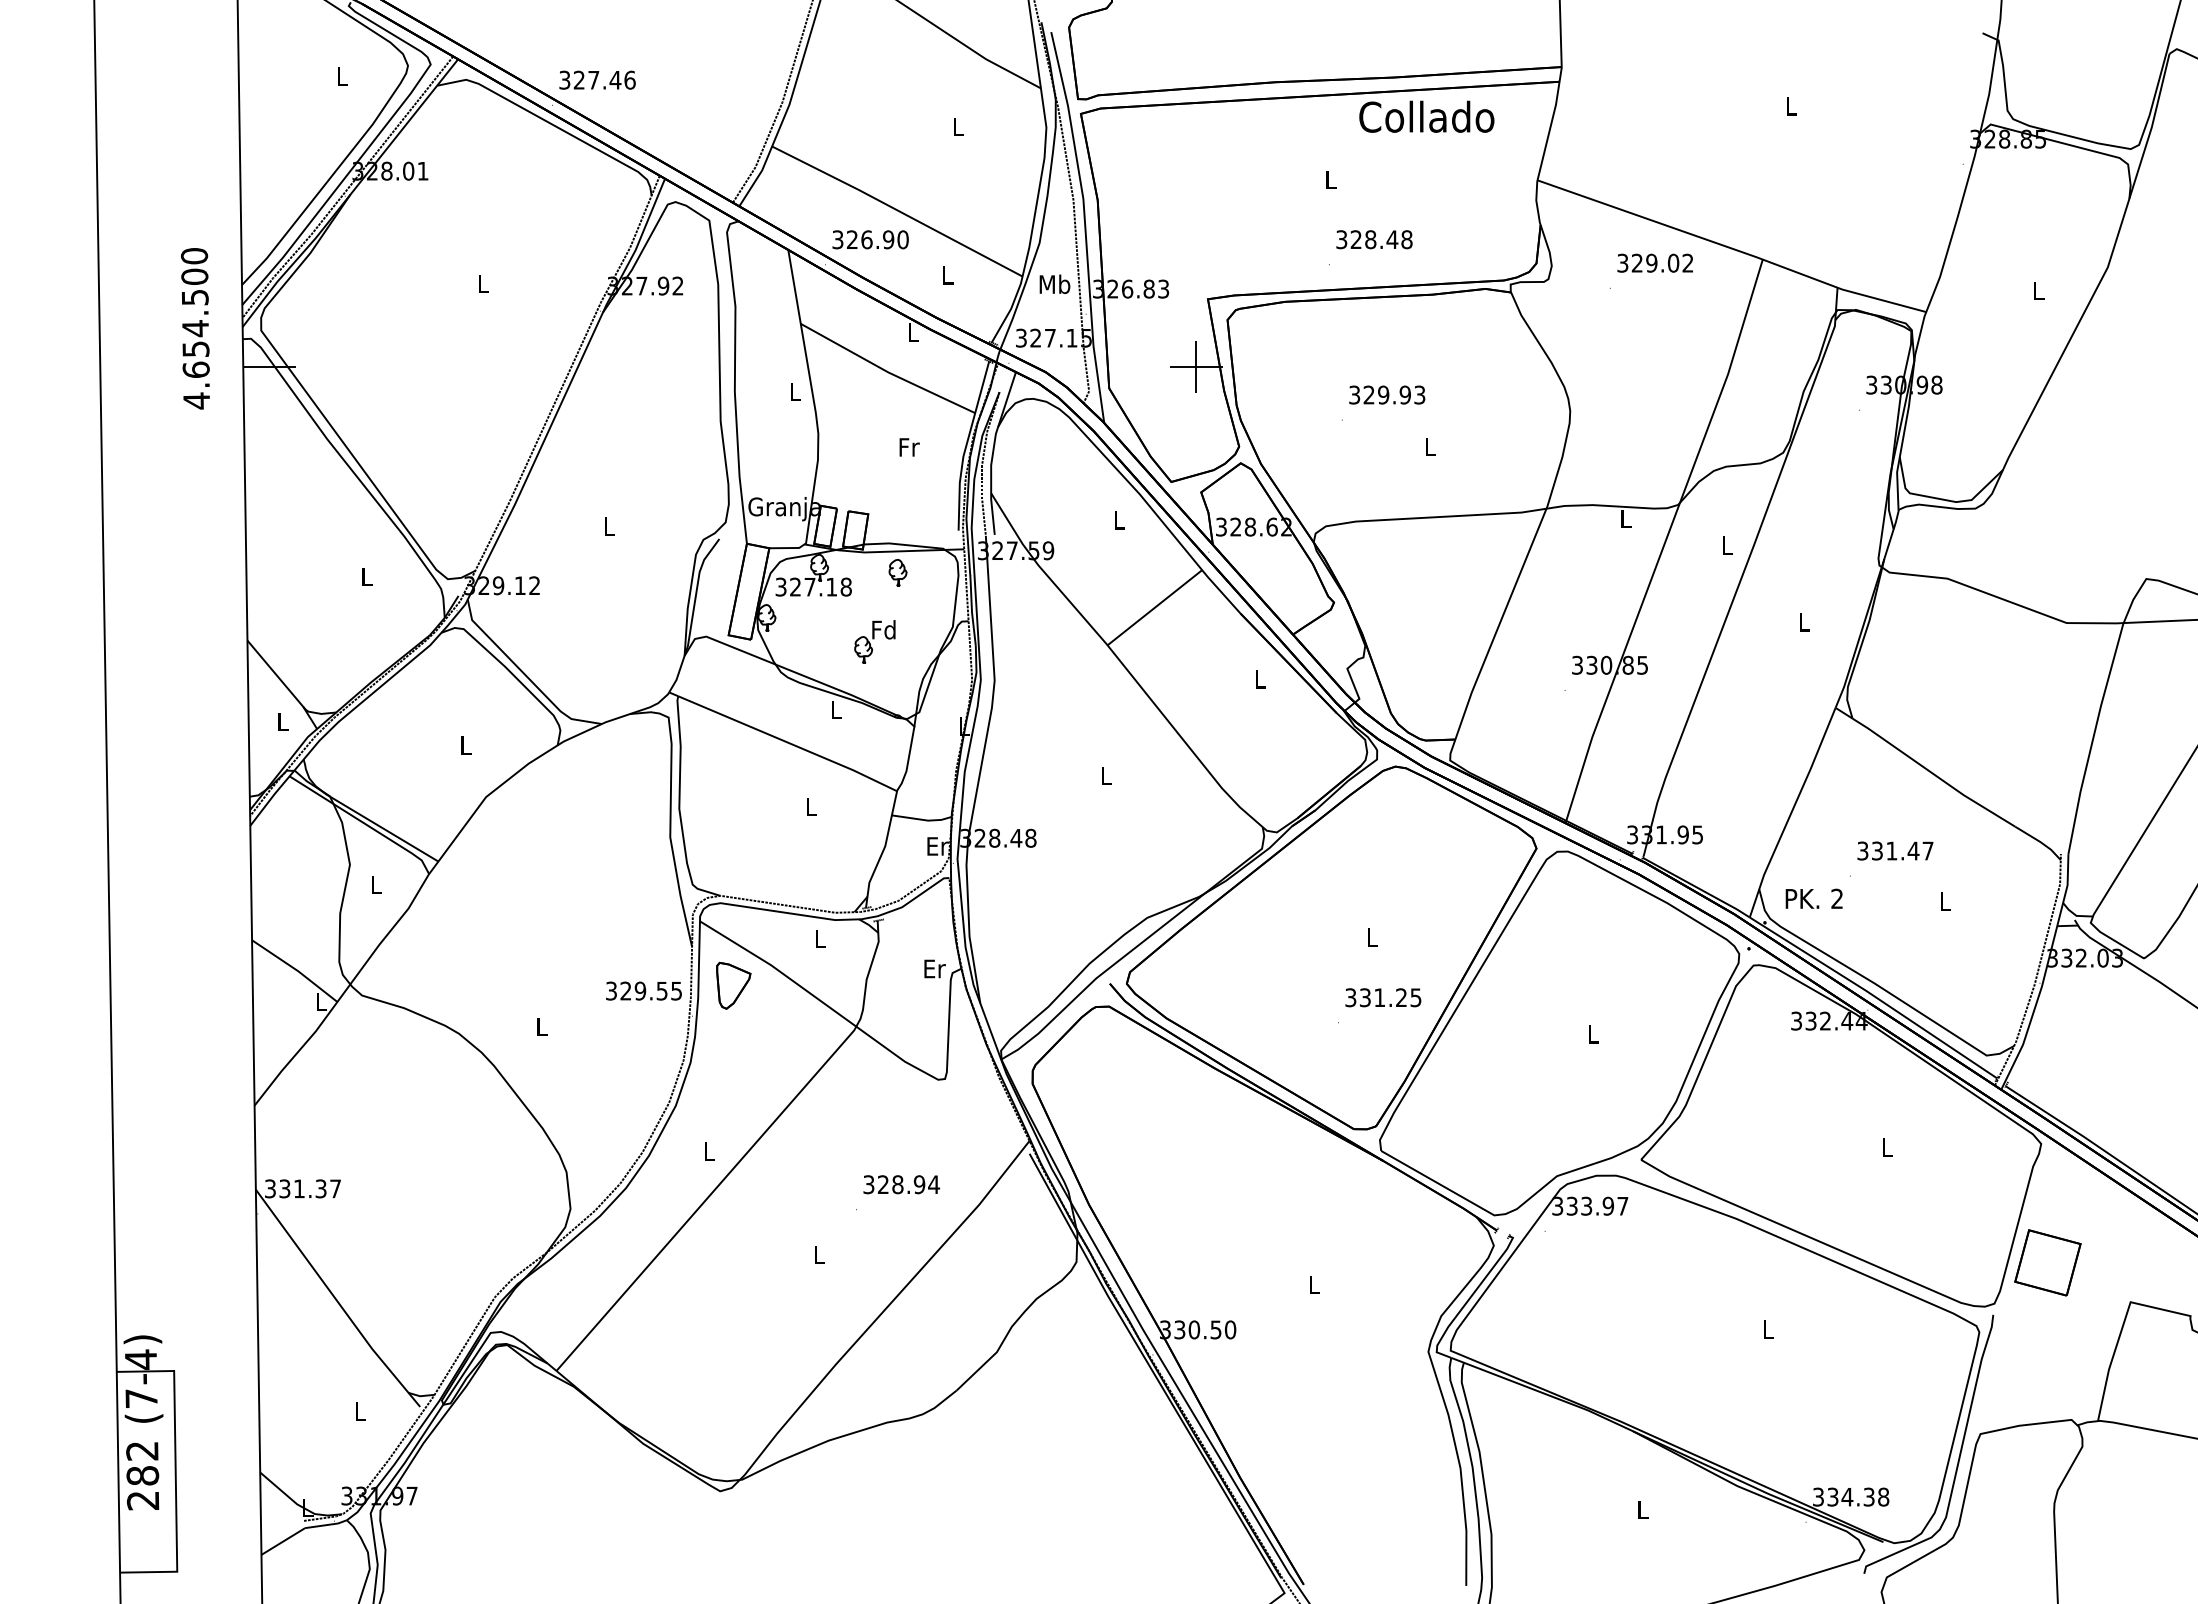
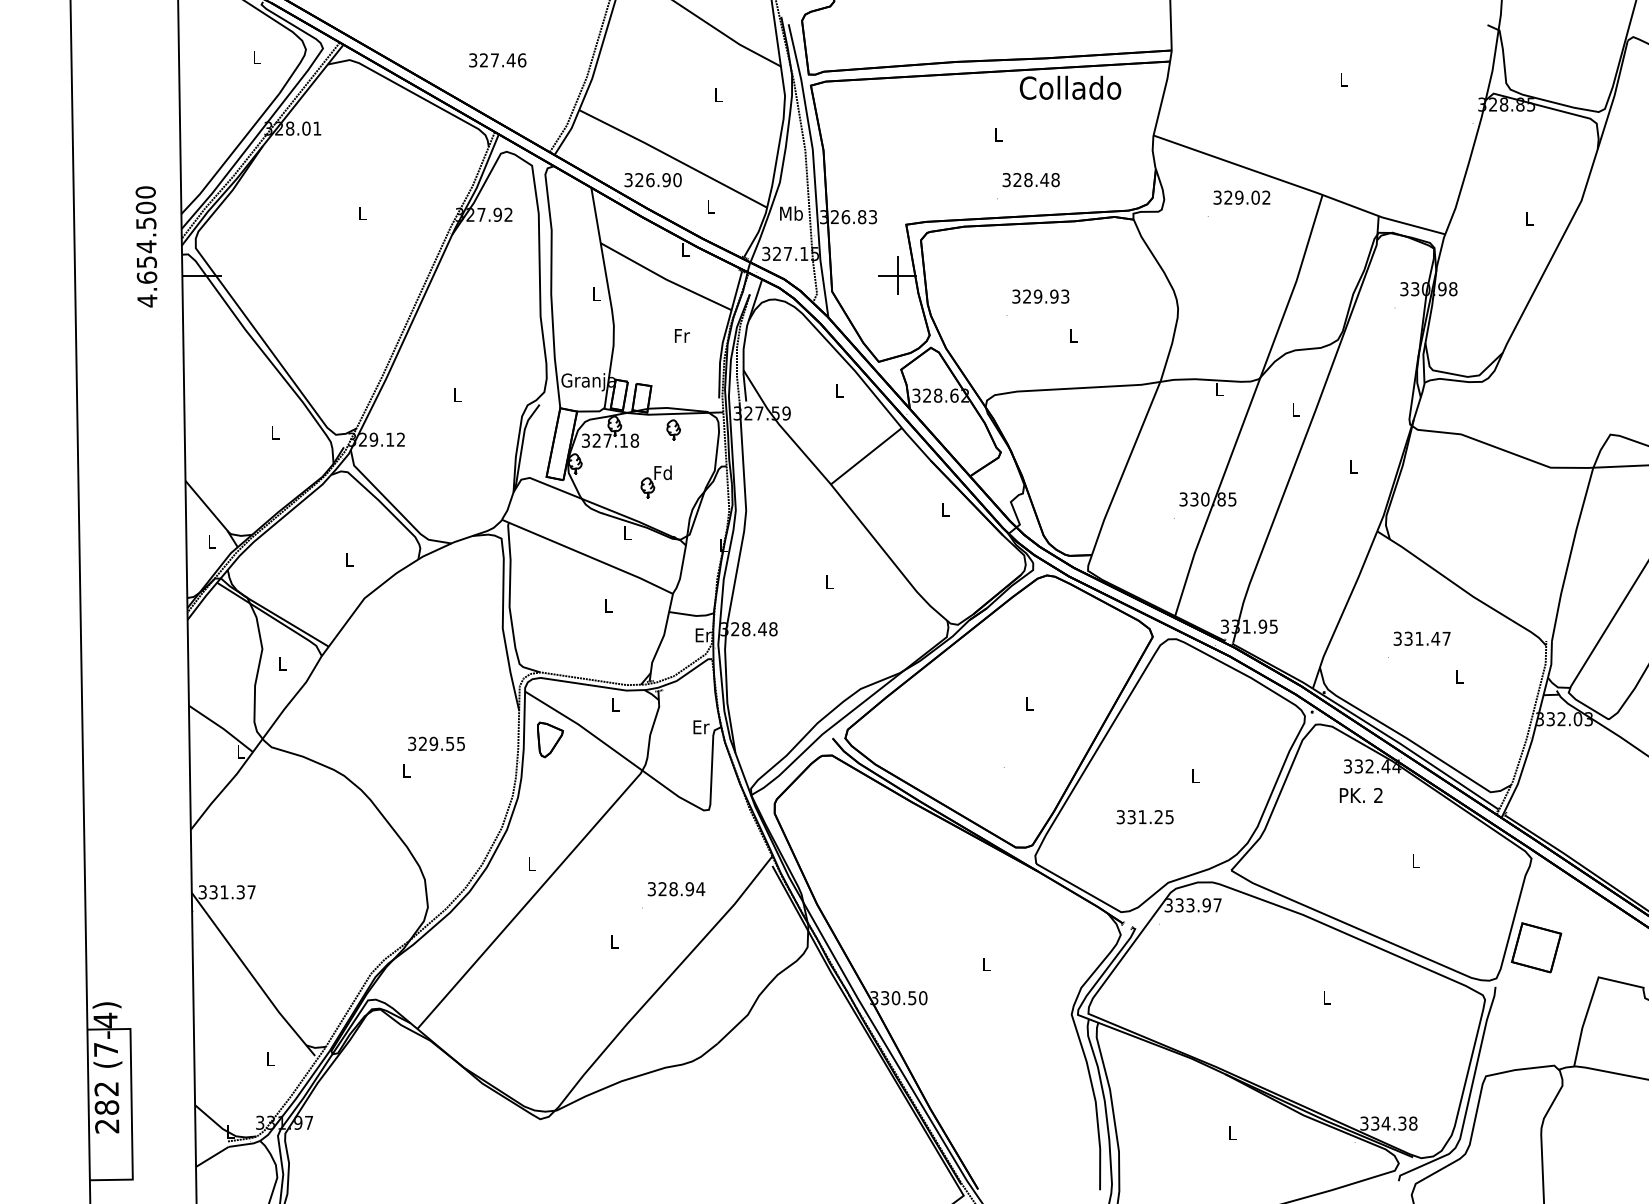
text: (597, 79) -> (497, 59), moved
text: (1813, 898) -> (1360, 795), moved
text: (643, 990) -> (436, 743), moved
text: (1383, 997) -> (1145, 816), moved

